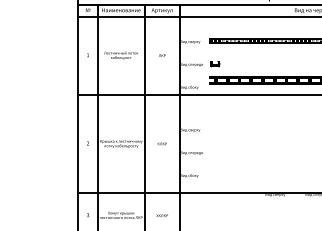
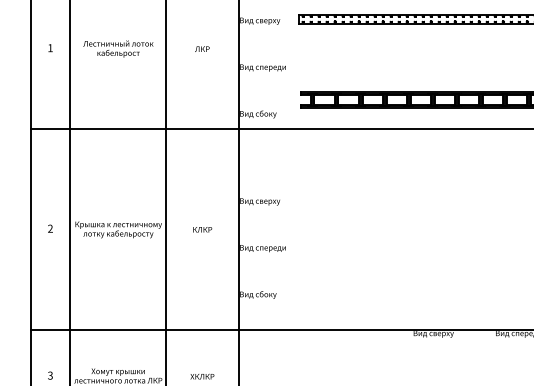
part: (215, 64) -> (311, 67), removed

